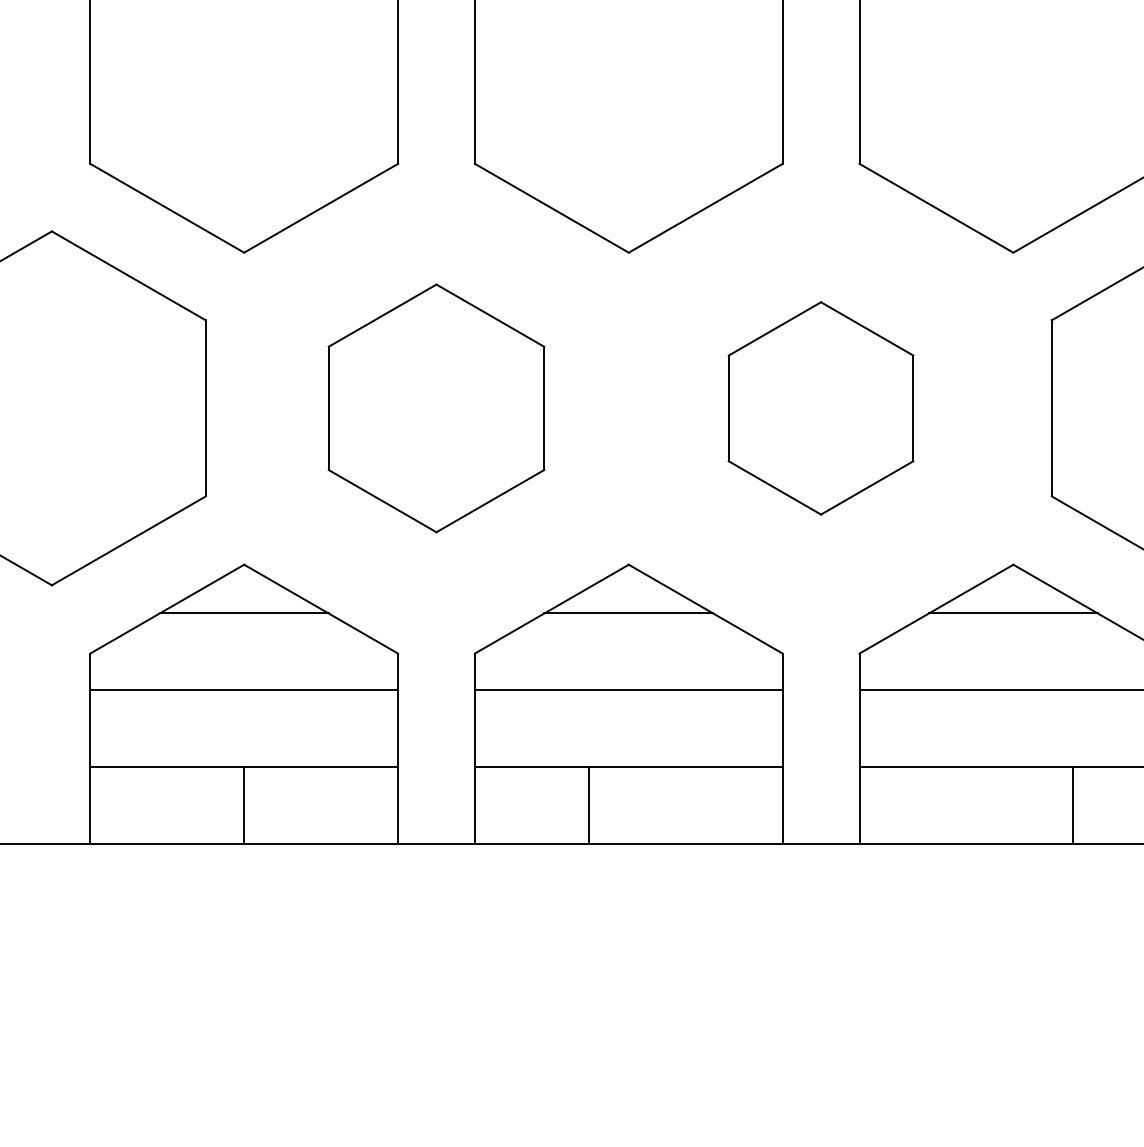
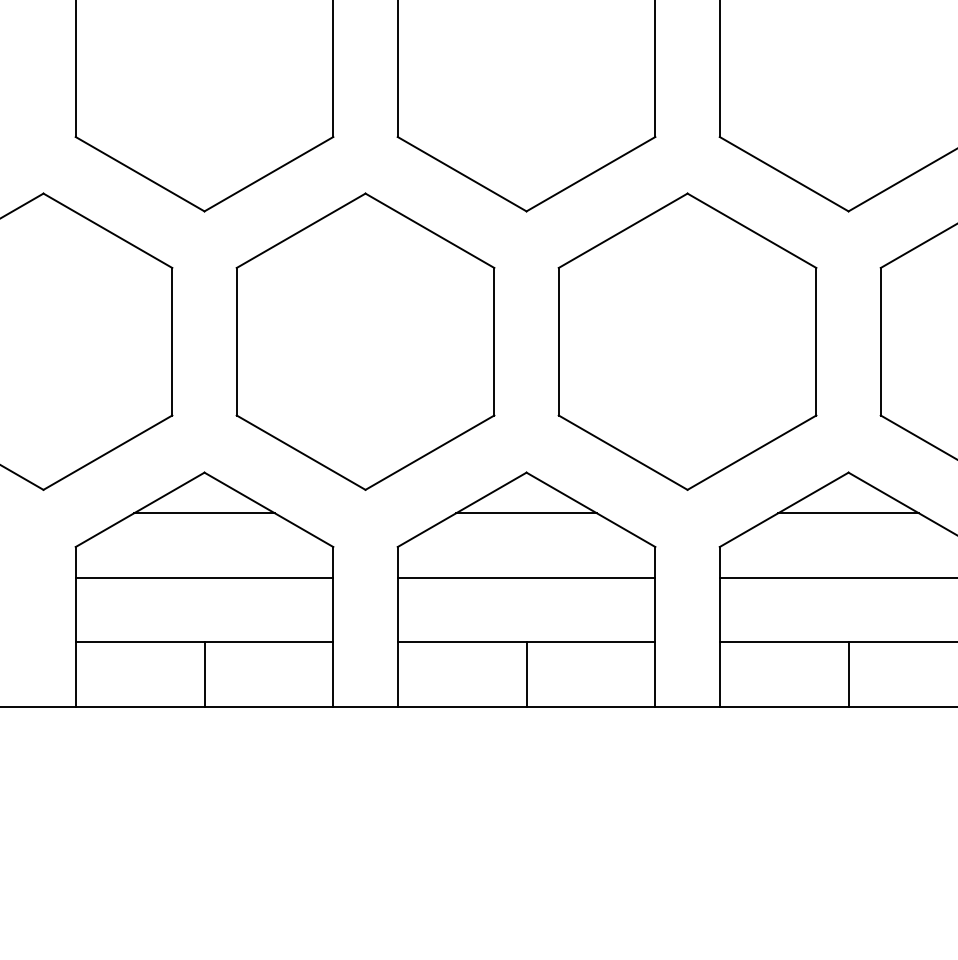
part: (436, 408) -> (365, 341), size x1.43
part: (820, 408) -> (687, 341), size x1.67
line: (588, 805) -> (526, 674), moved
line: (1073, 805) -> (848, 674), moved

